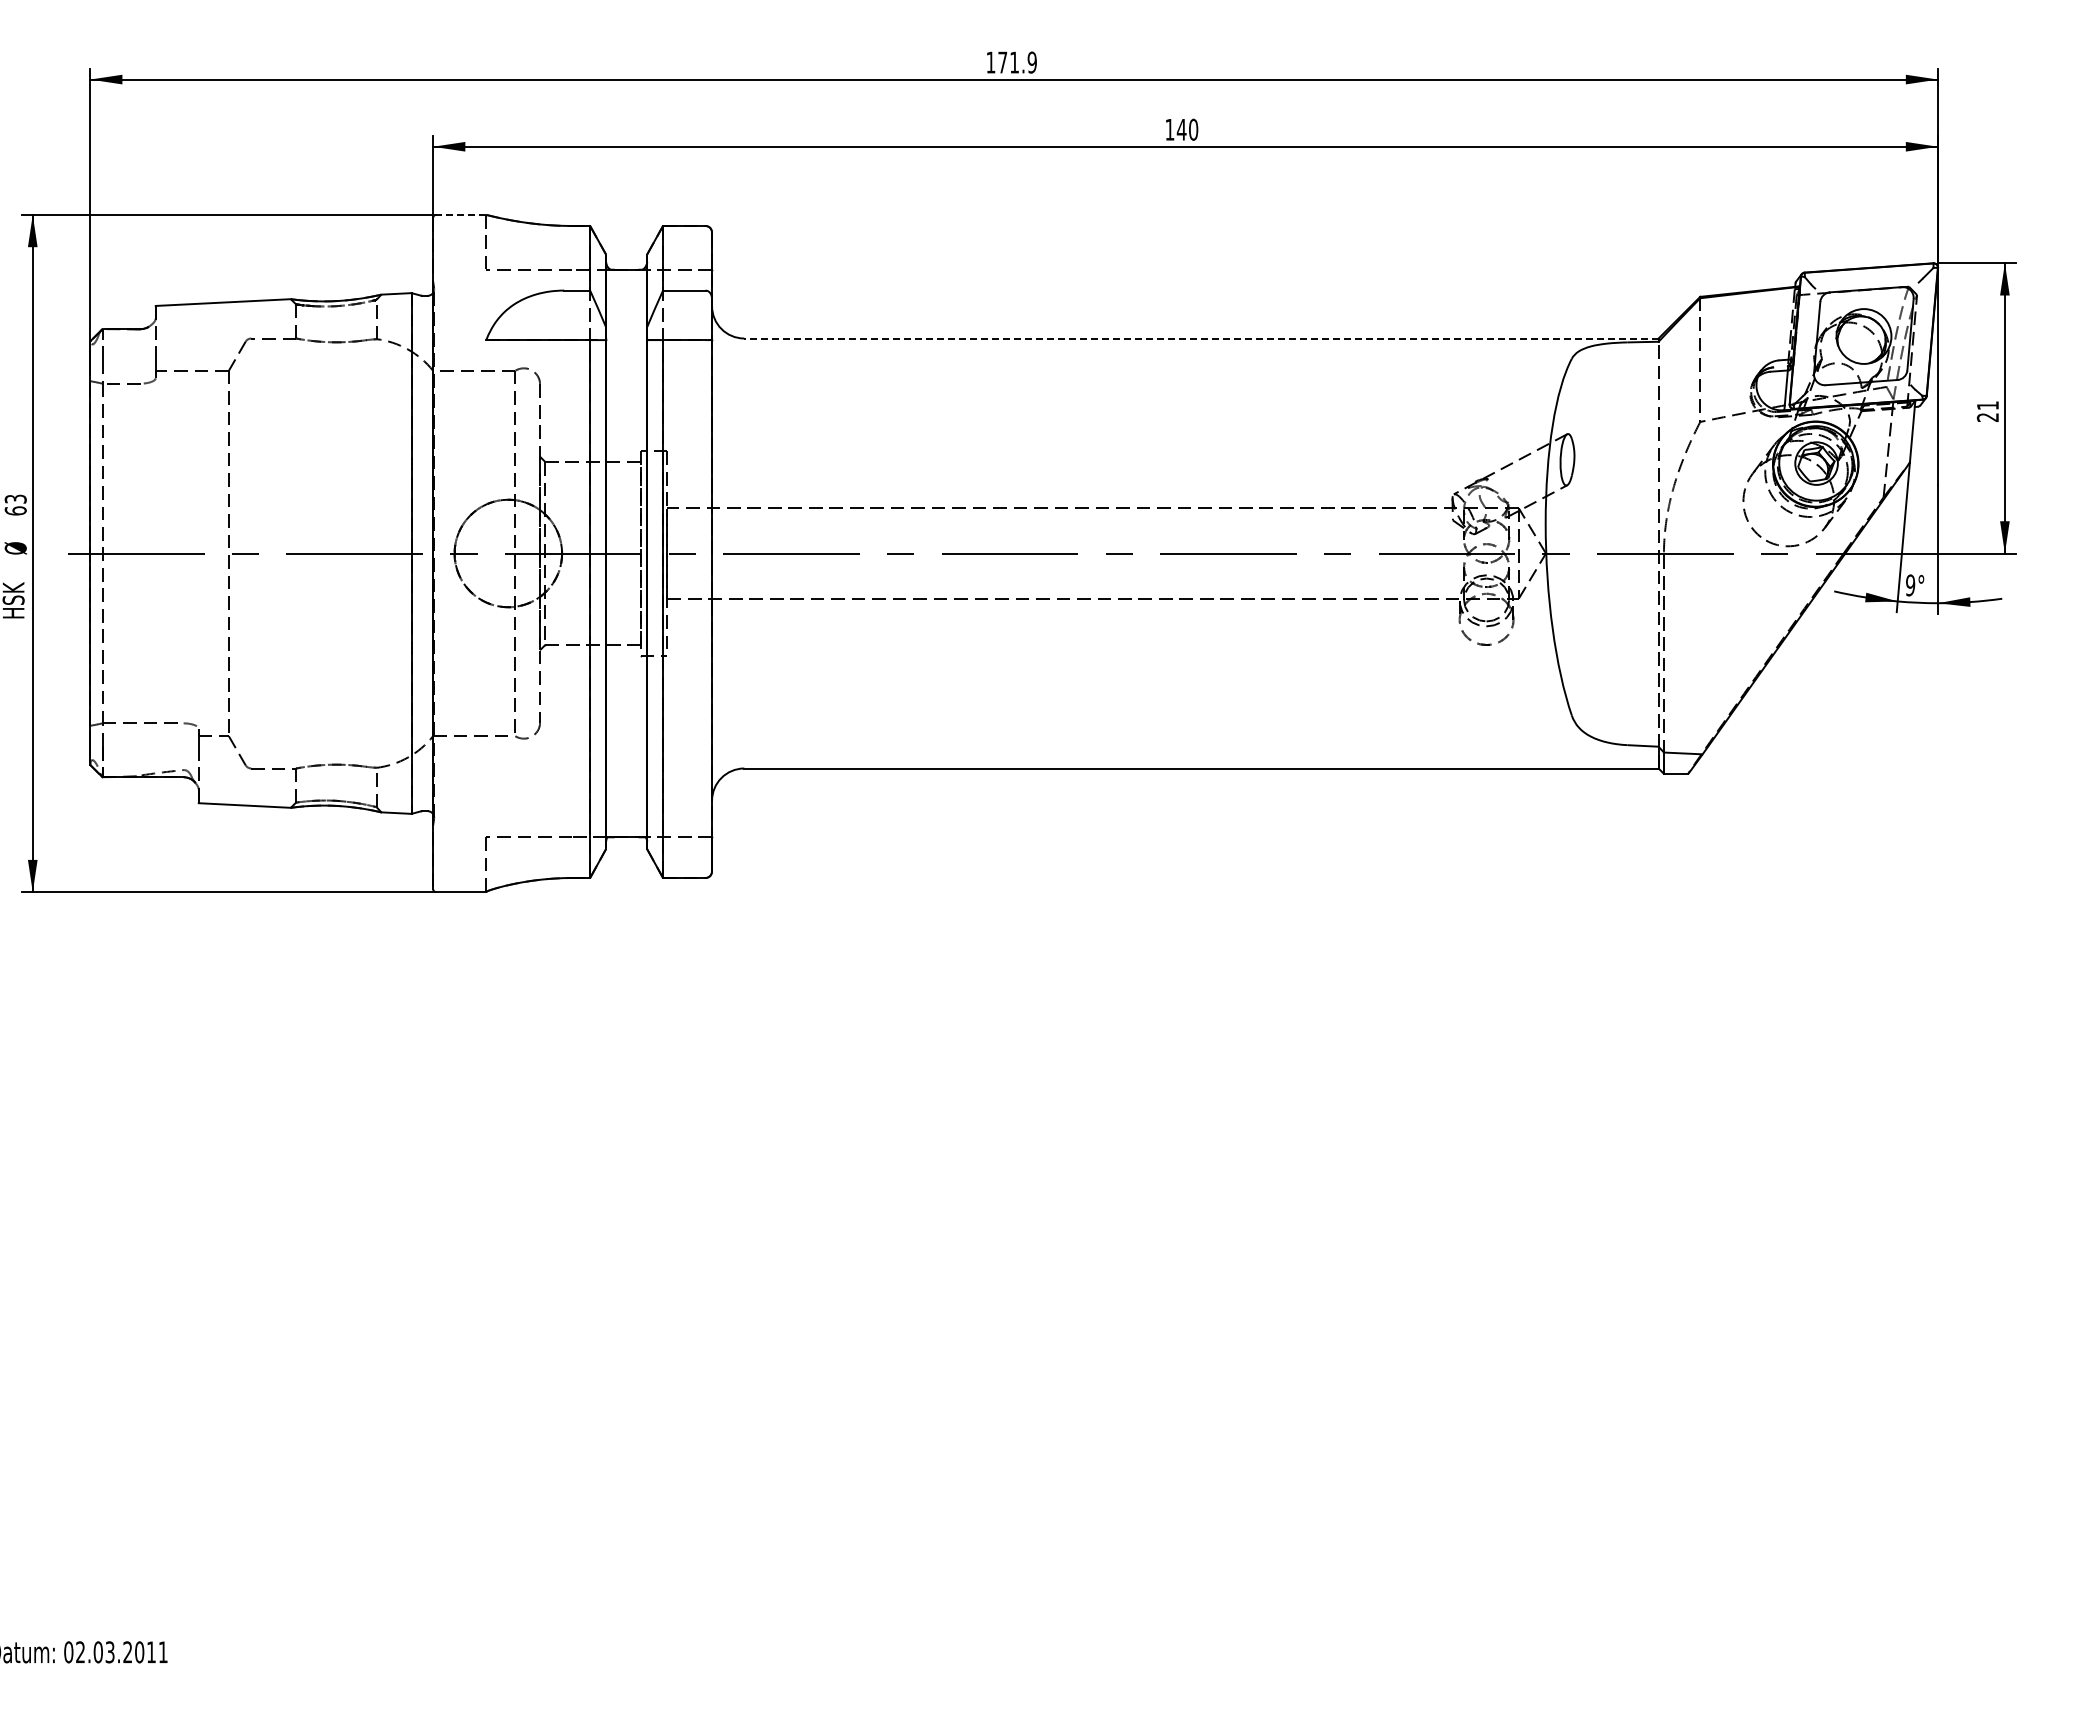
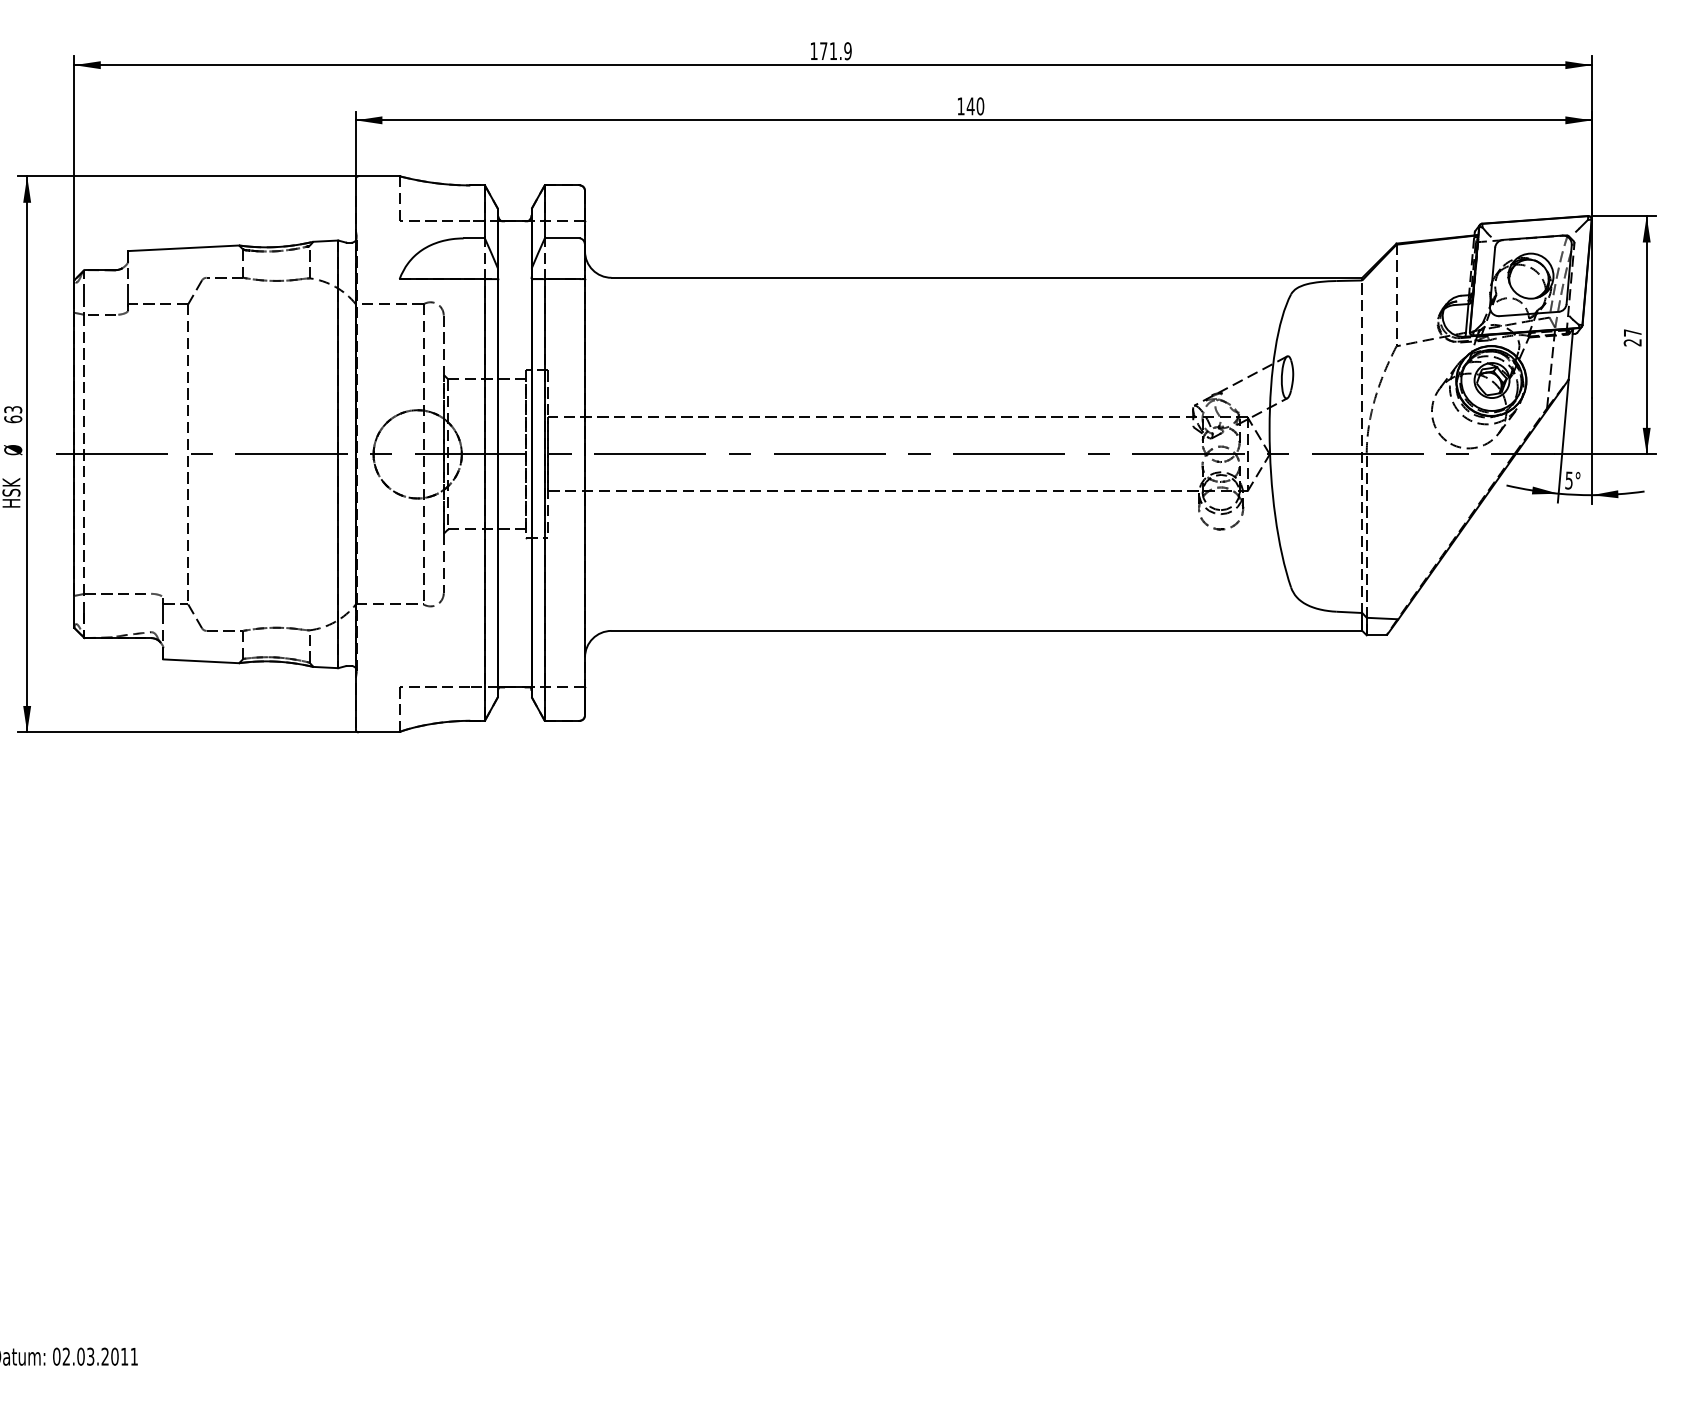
line: (460, 214) -> (378, 175), dashed -> solid
line: (1200, 338) -> (986, 277), dashed -> solid
text: (1987, 405) -> (1632, 332), 21 -> 27
text: (1910, 585) -> (1569, 480), 9° -> 5°

